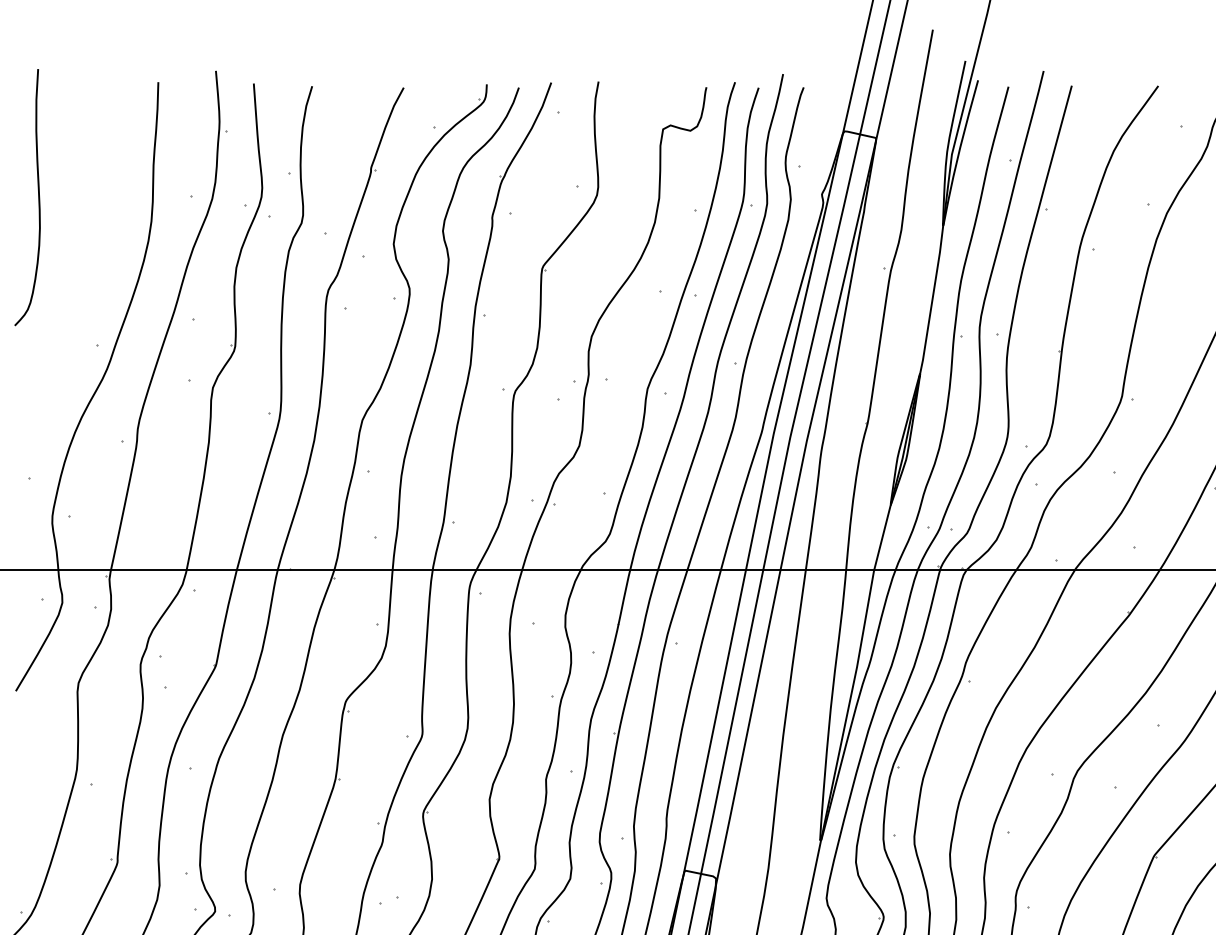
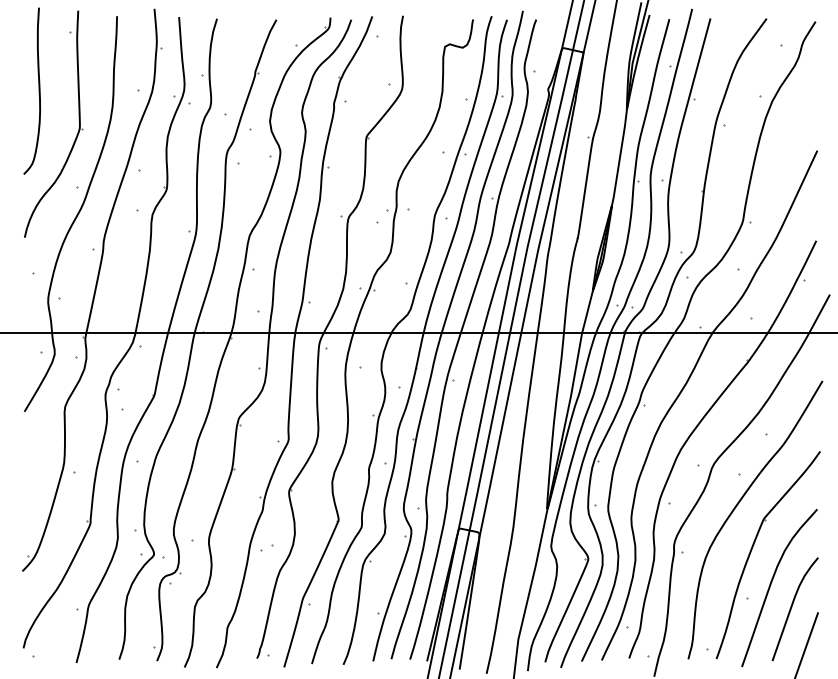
part: (98, 241) -> (78, 119), added

